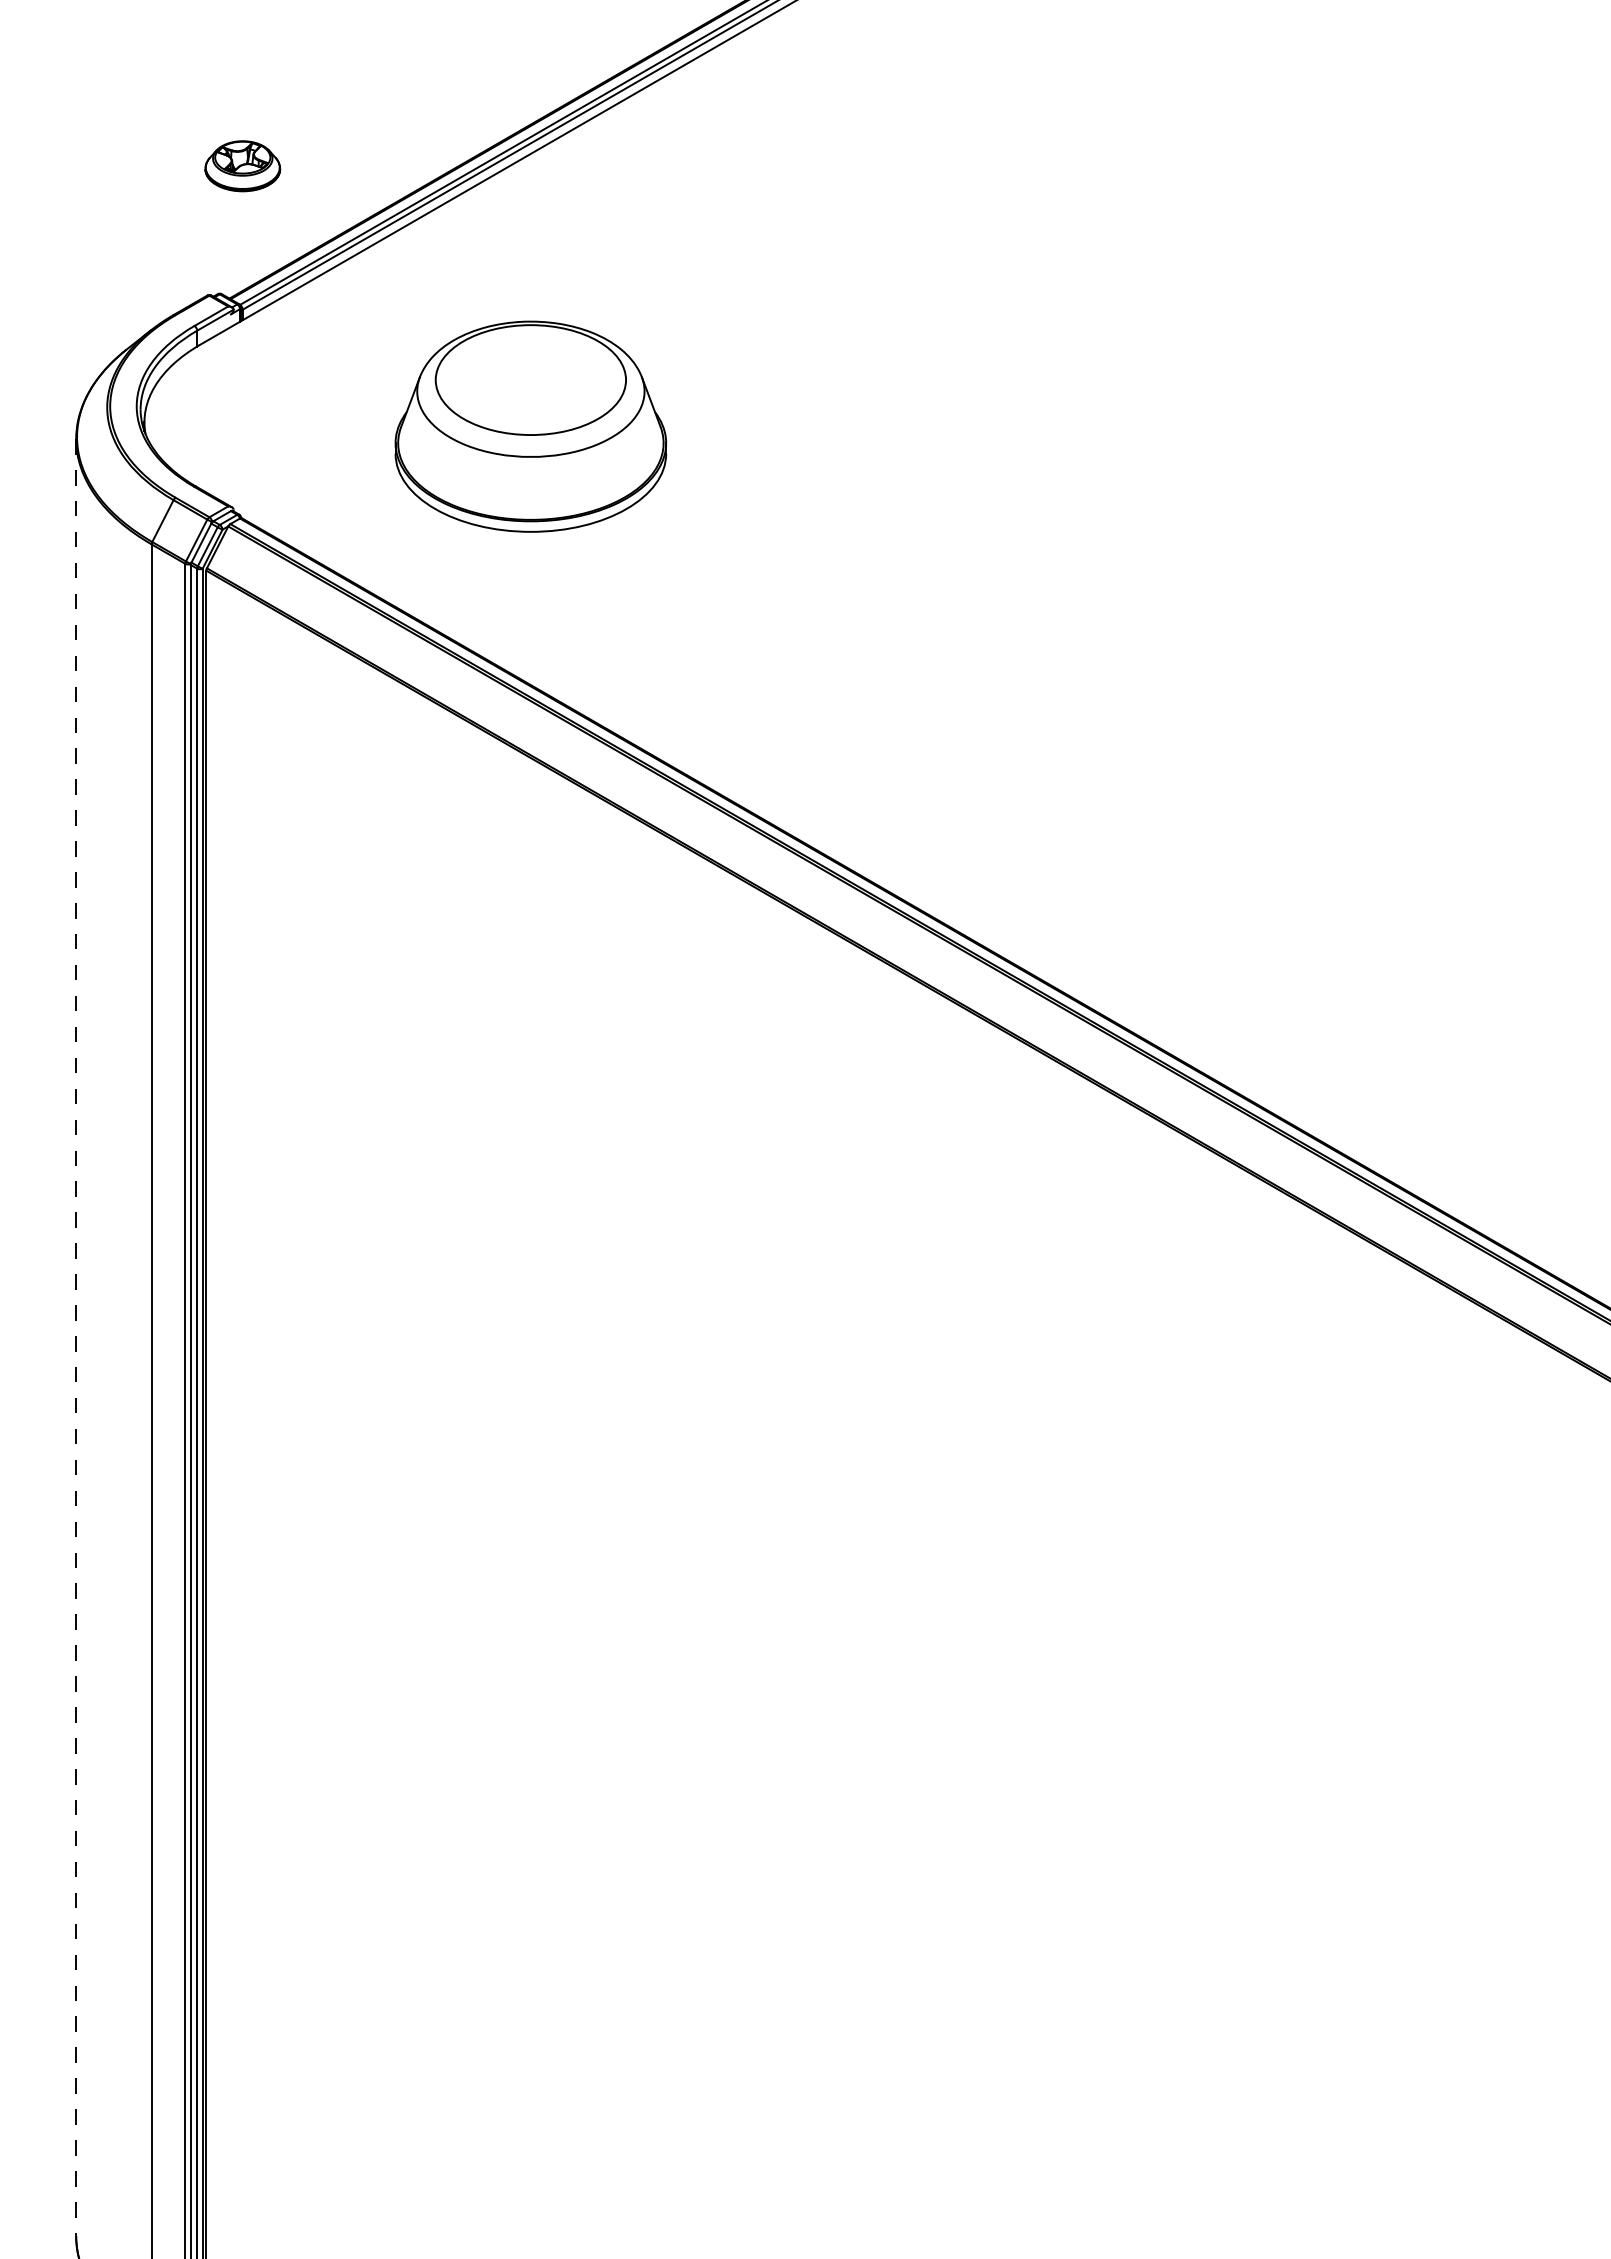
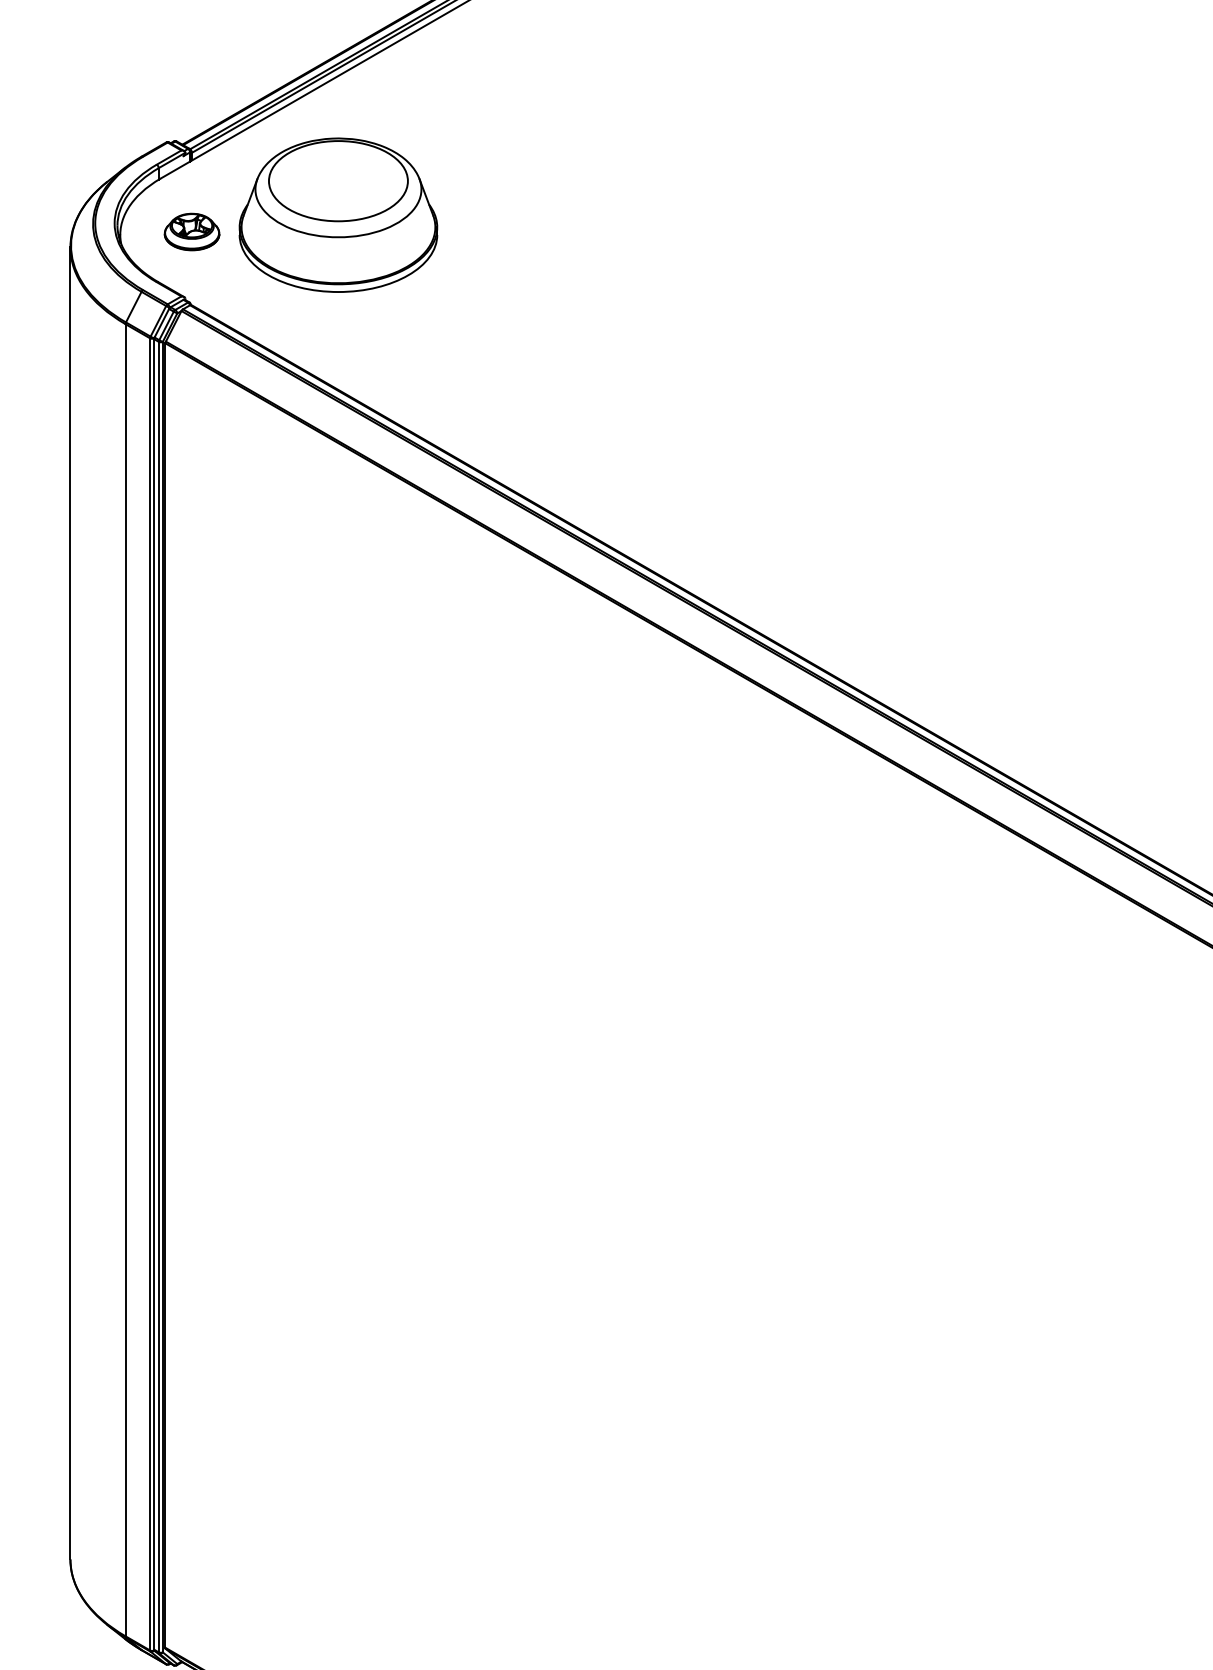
part: (241, 165) -> (191, 231), moved
part: (530, 425) -> (338, 214), moved
line: (76, 1337) -> (70, 903), dashed -> solid

